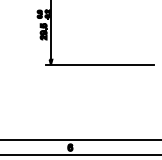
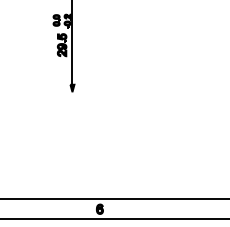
line: (99, 65) -> (140, 92), removed

